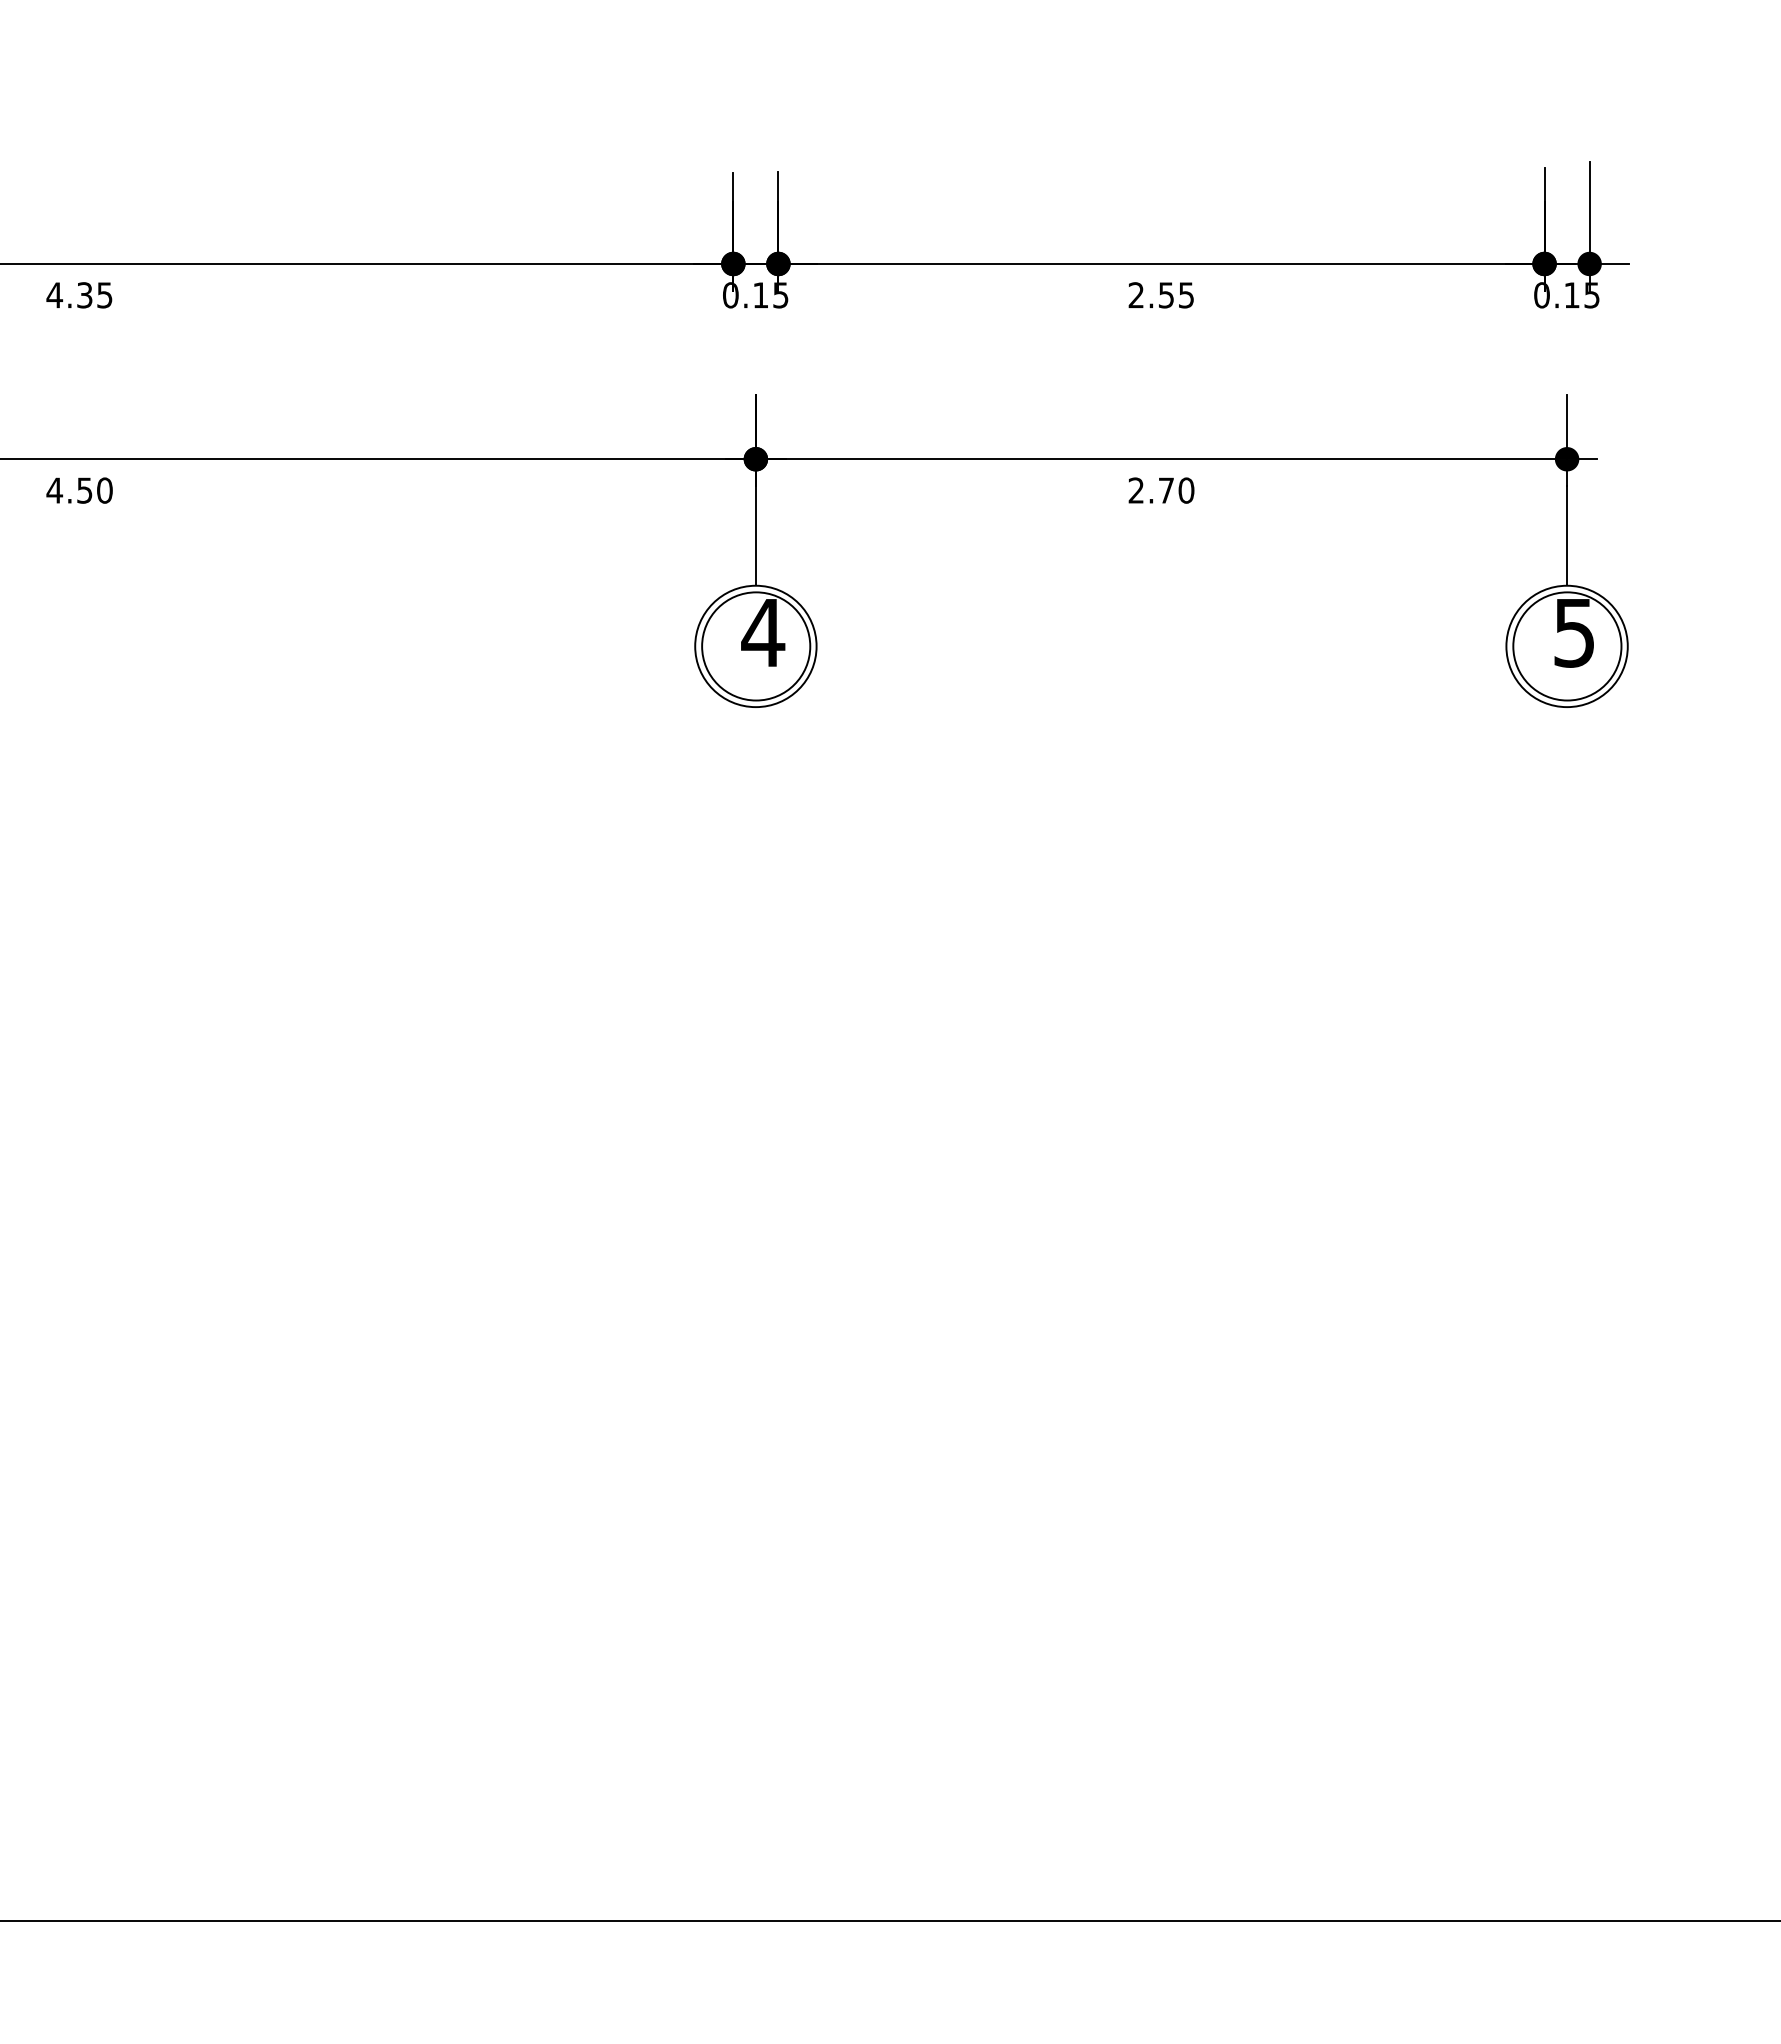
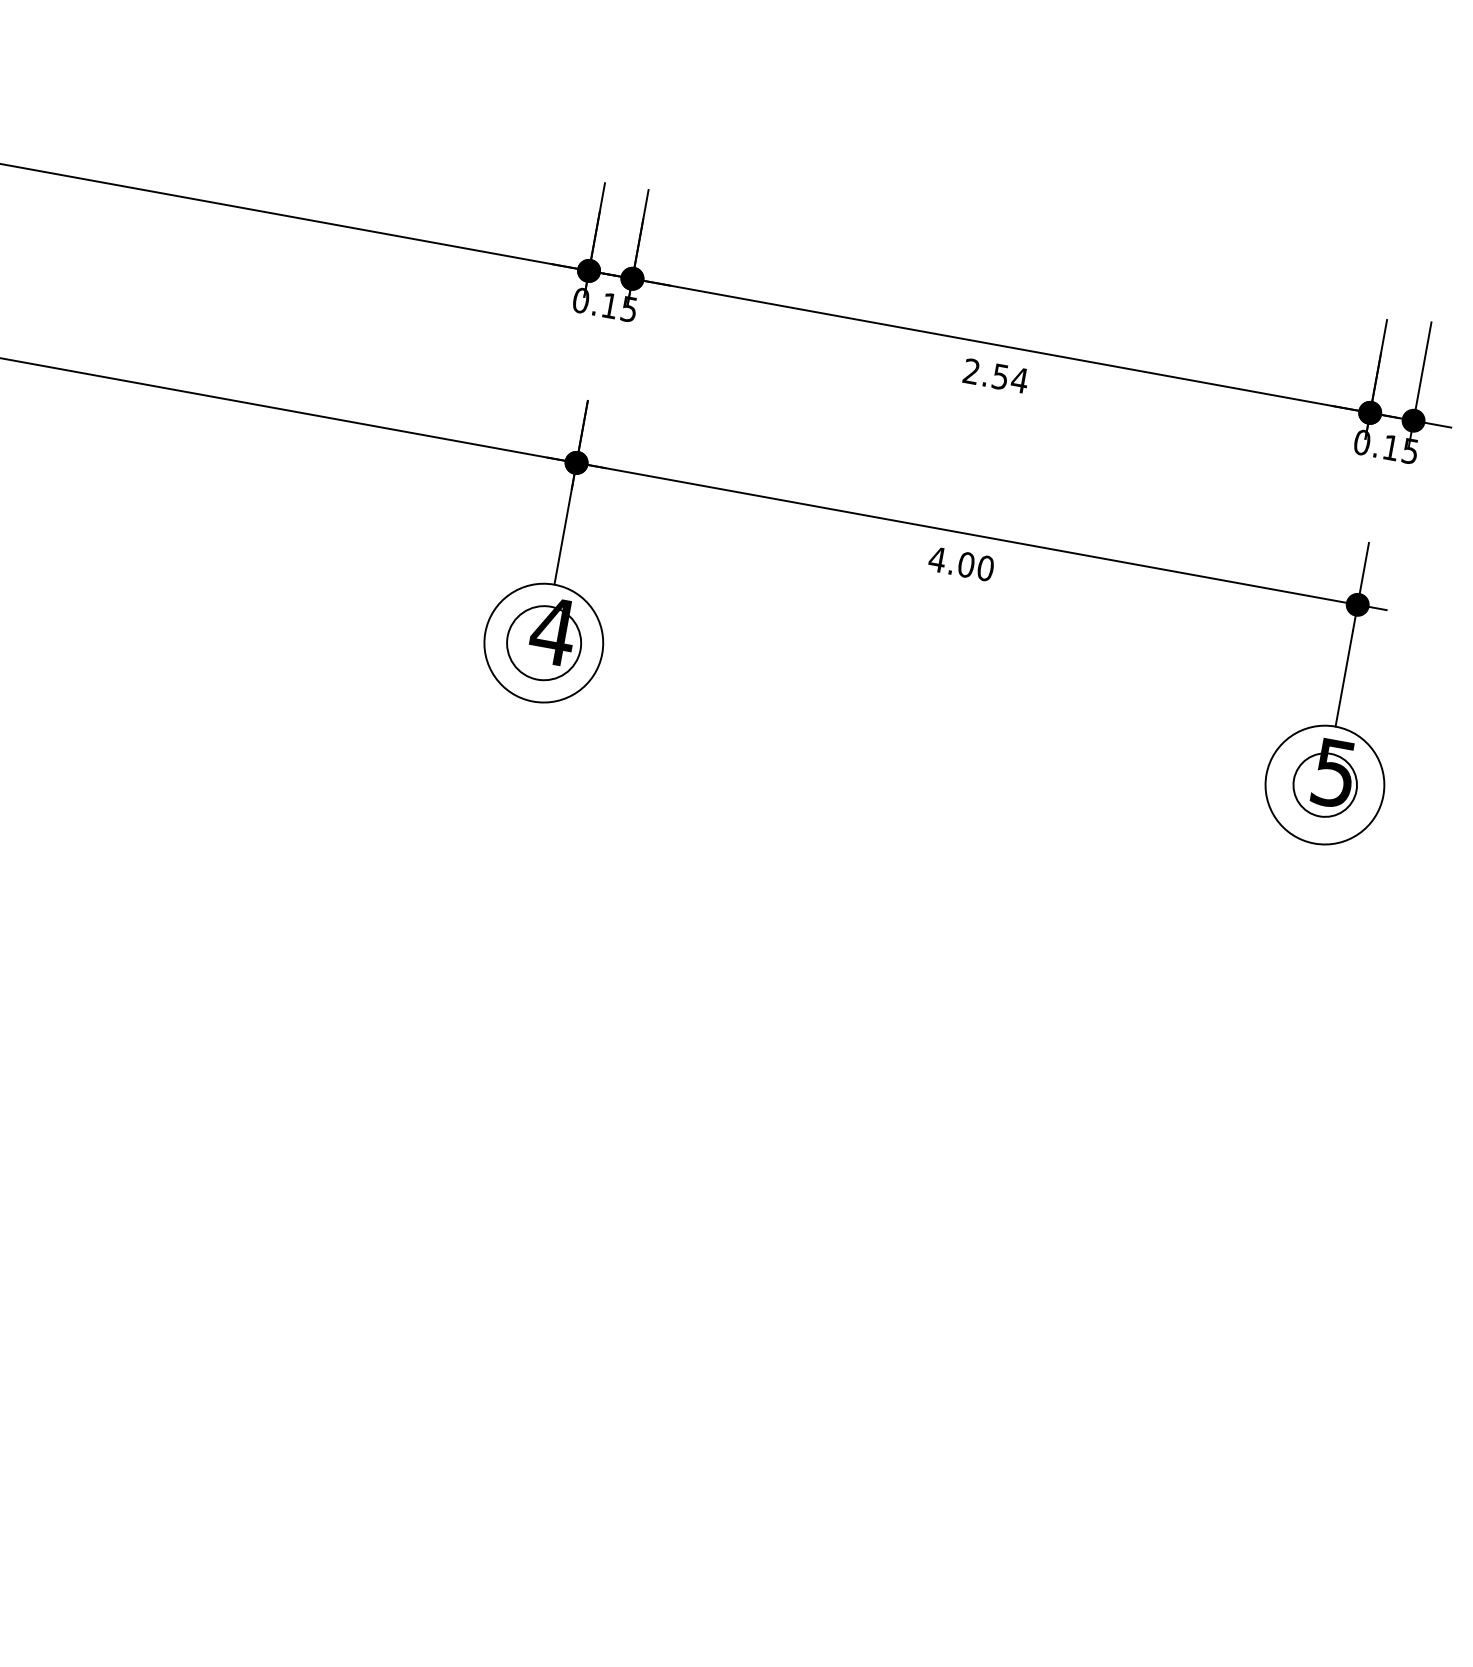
text: (1186, 295) -> (1019, 380), 2.55 -> 2.54
text: (1151, 490) -> (952, 562), 2.70 -> 4.00
circle: (756, 646) -> (544, 643), size x0.7
circle: (1567, 646) -> (1325, 785), size x0.6

